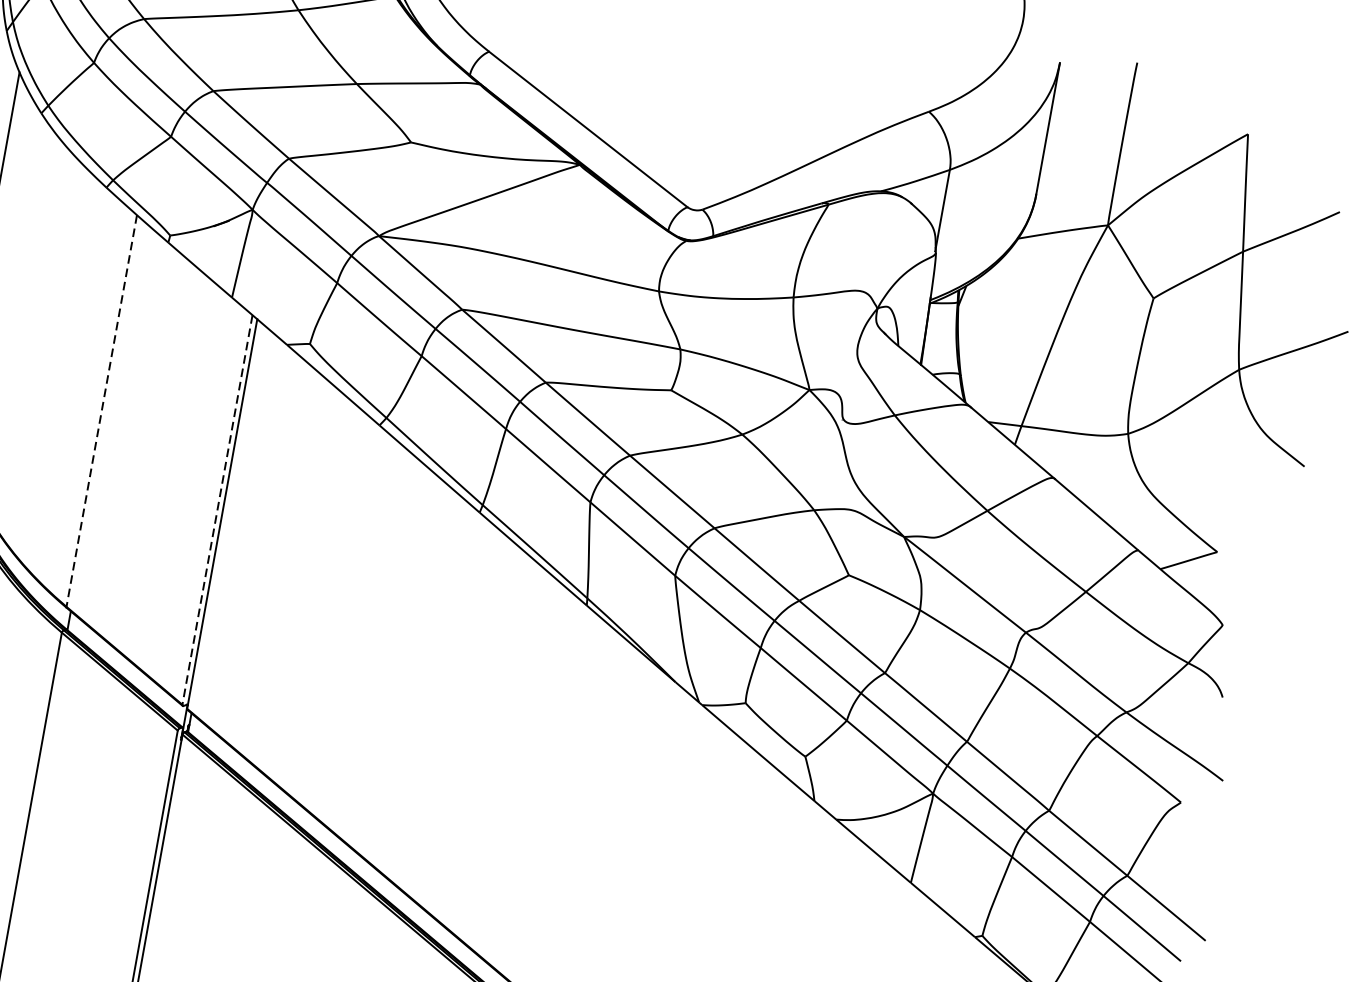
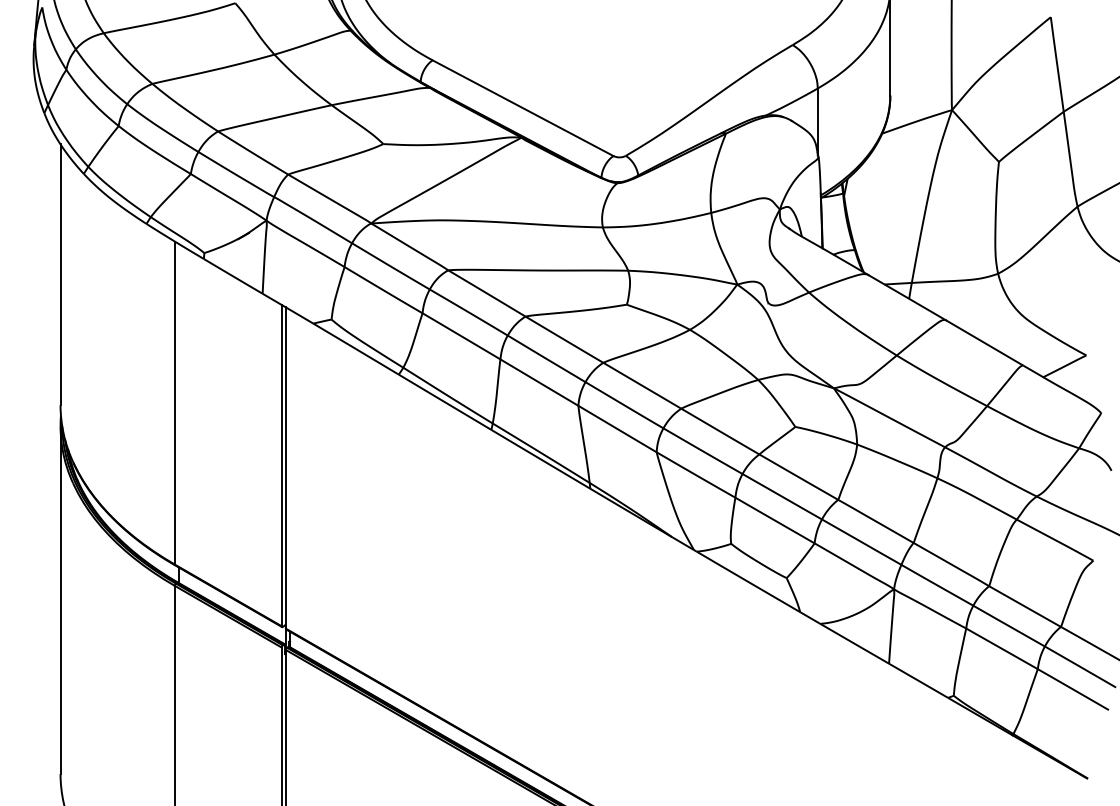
line: (101, 411) -> (174, 403), dashed -> solid
line: (217, 509) -> (281, 465), dashed -> solid

